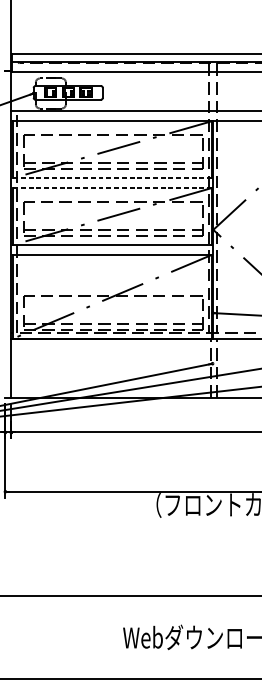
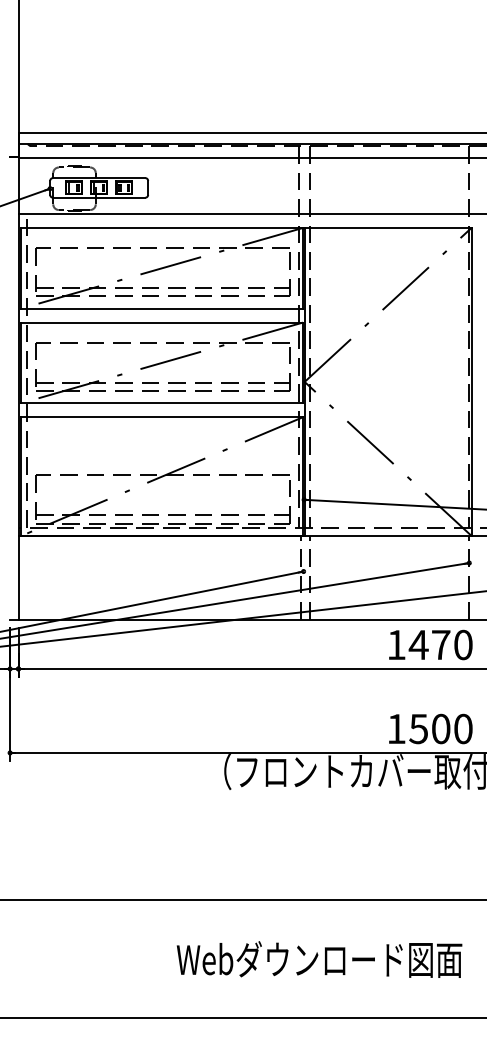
line: (112, 178) -> (162, 308), dashed -> solid
line: (112, 187) -> (162, 322), dashed -> solid

